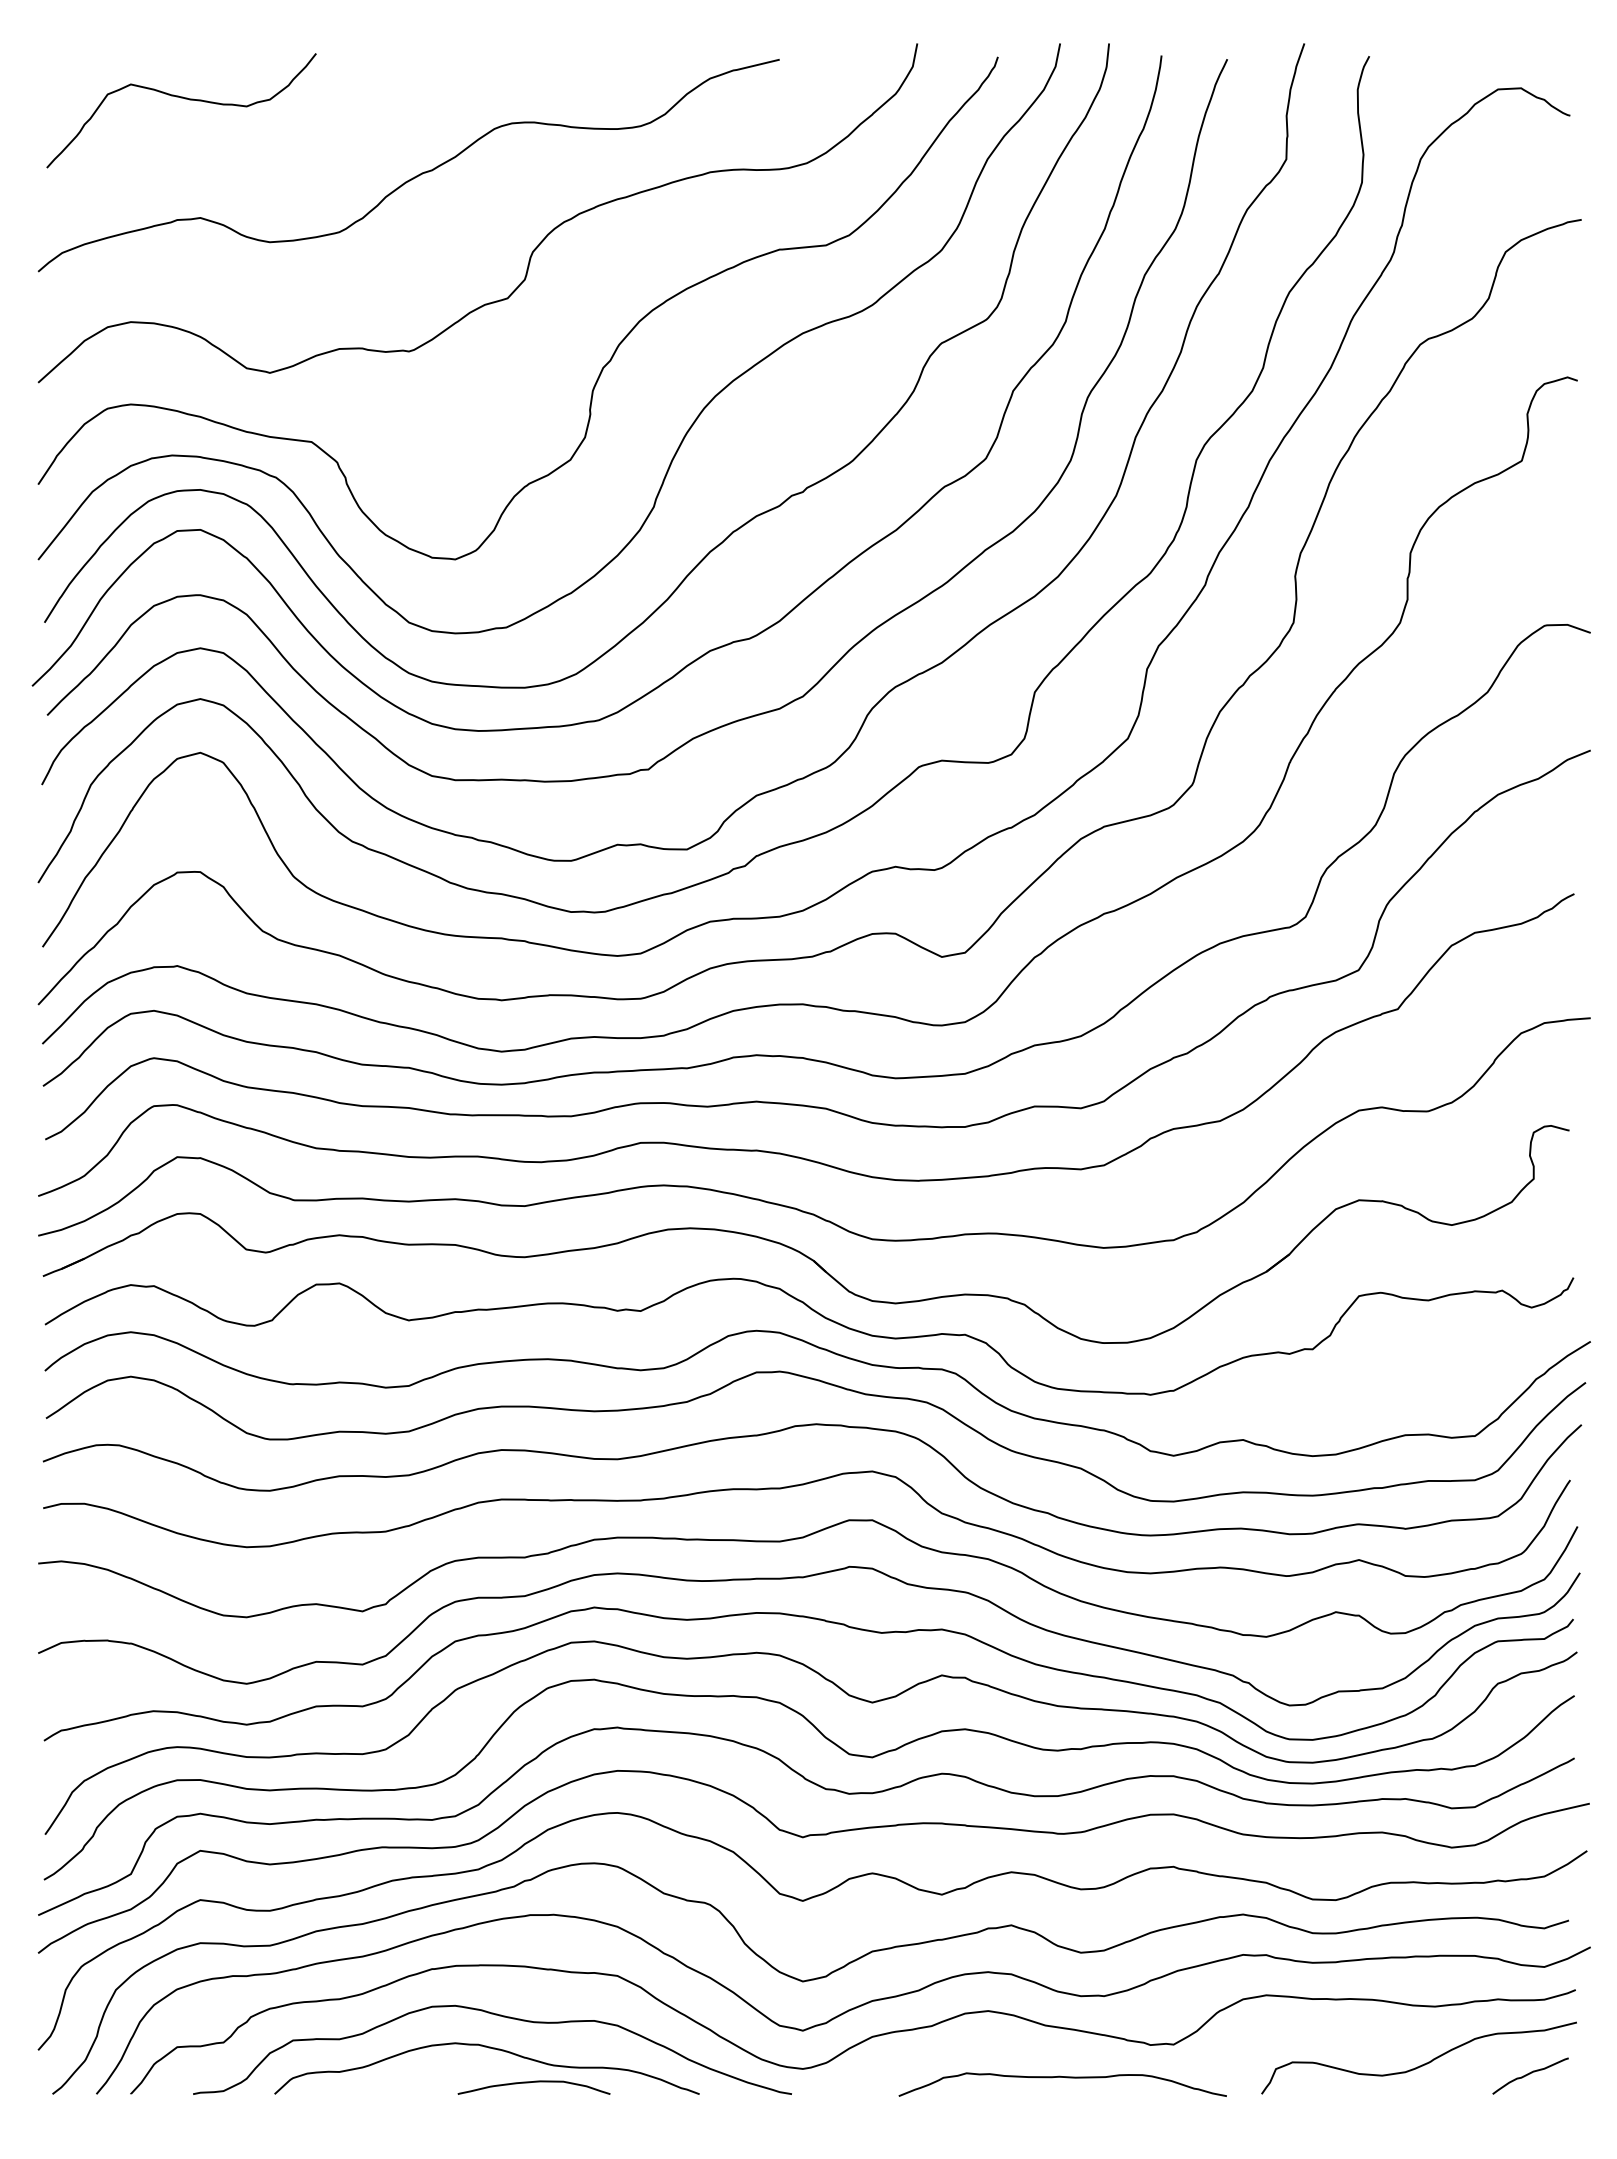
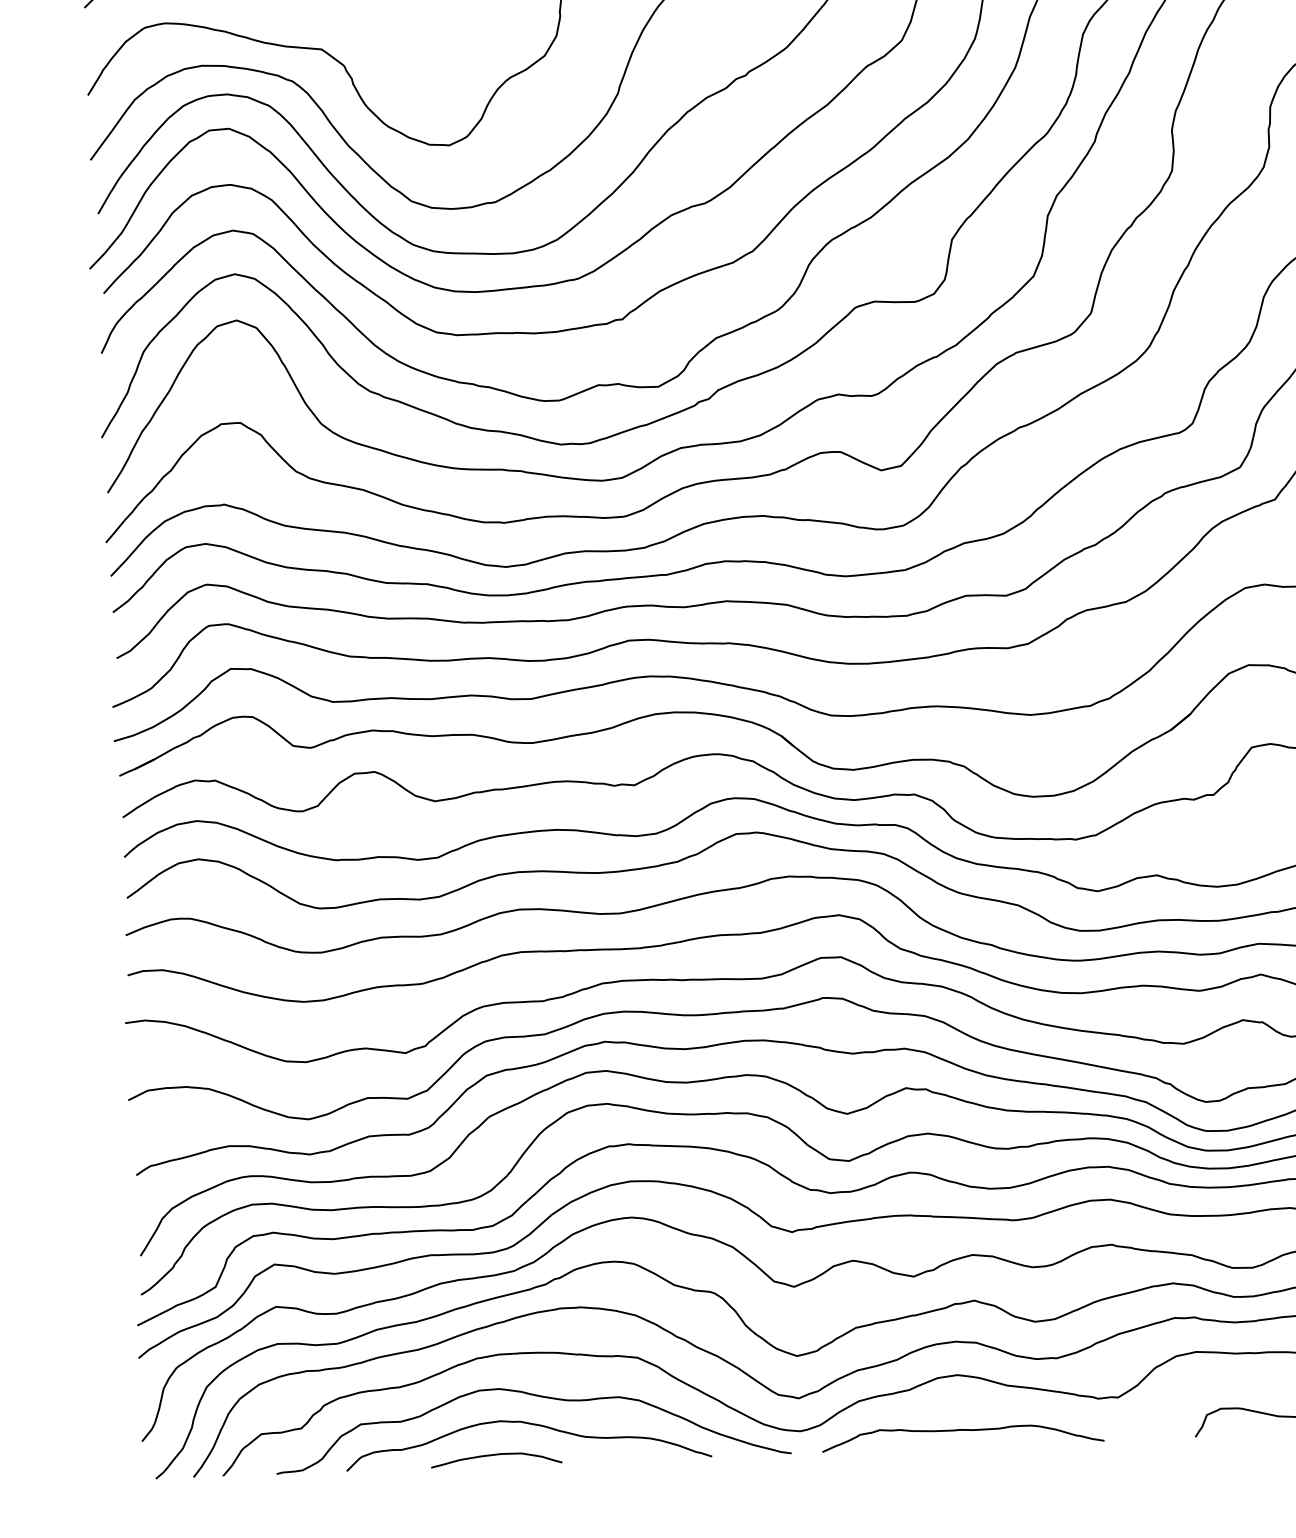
curve: (1062, 2077) -> (962, 1430), moved
curve: (533, 2082) -> (495, 1455), moved

